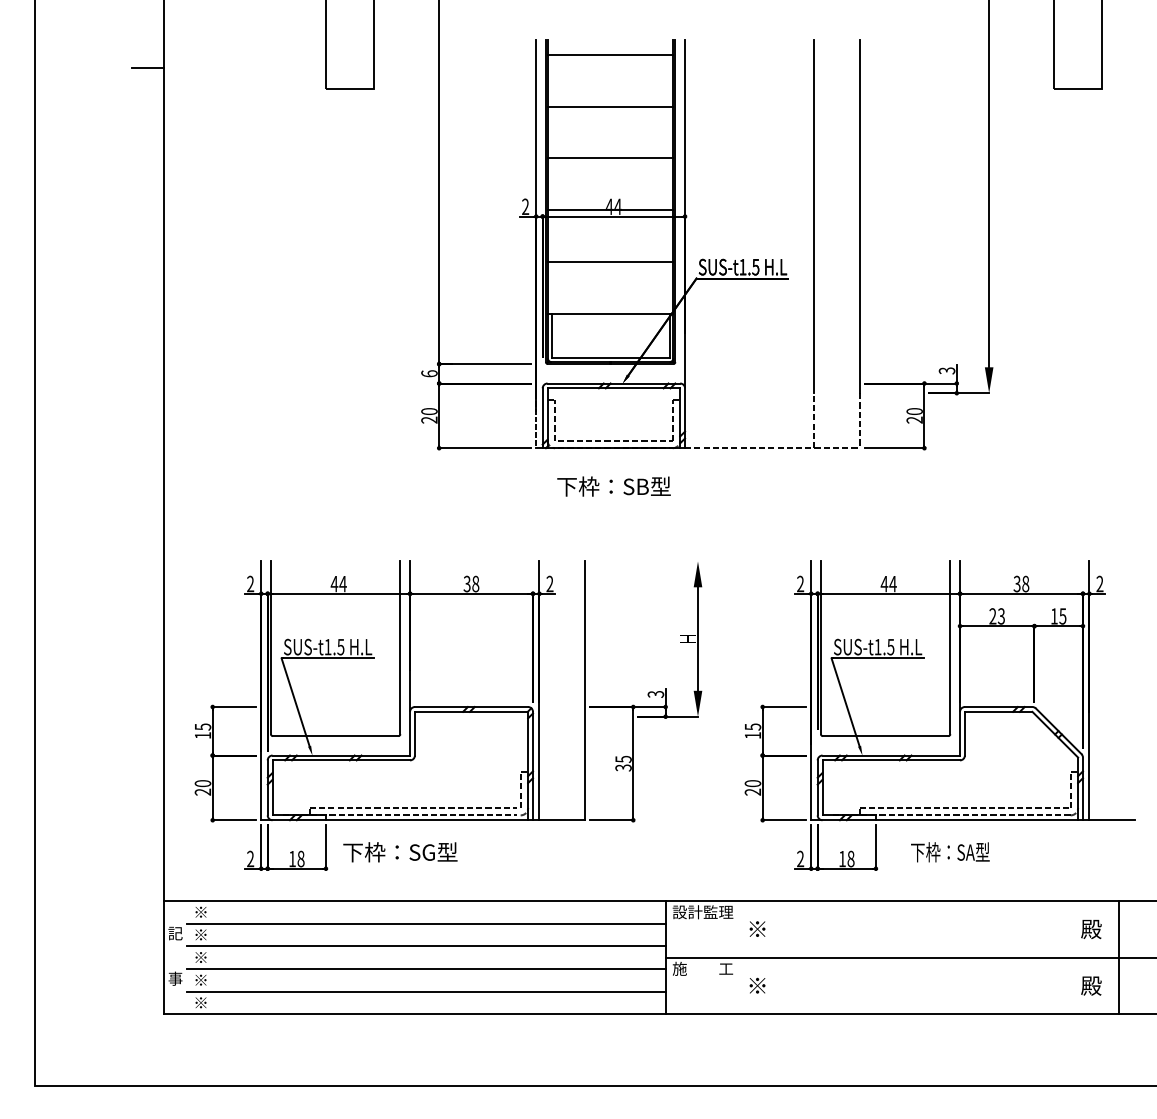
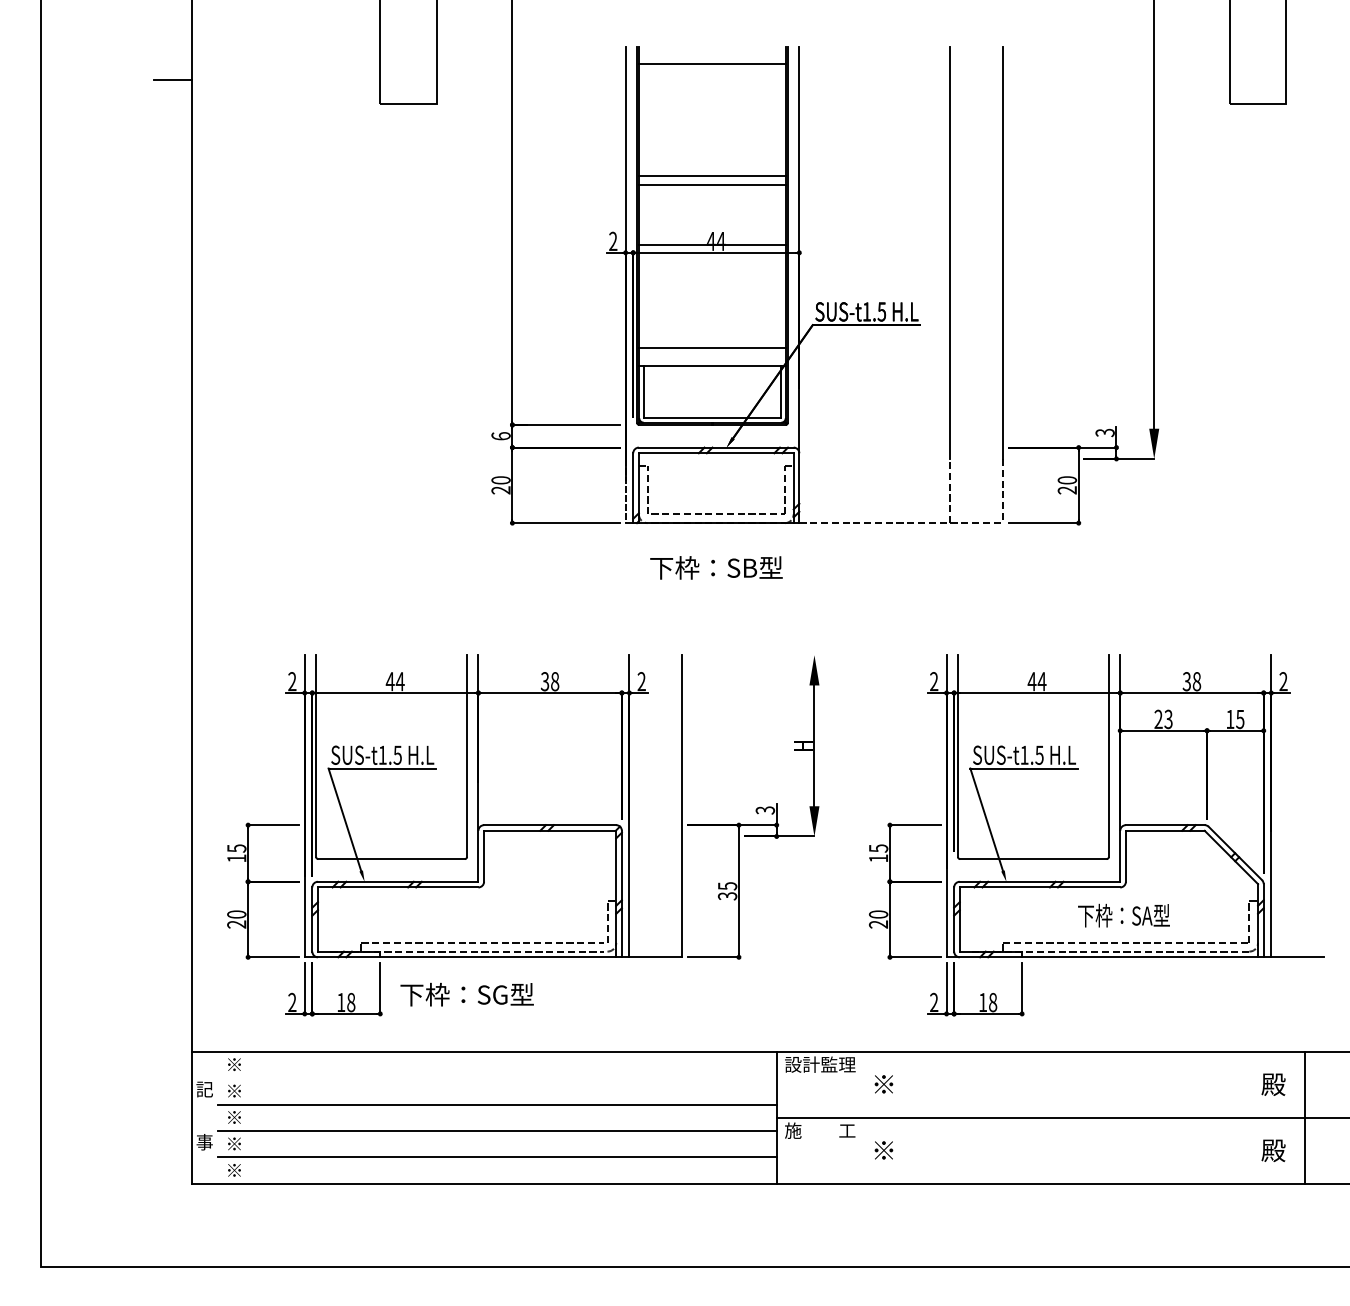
line: (610, 106) -> (712, 176), moved
line: (610, 261) -> (712, 347), moved
text: (949, 852) -> (1123, 915), moved
line: (425, 924) -> (496, 1078), removed

